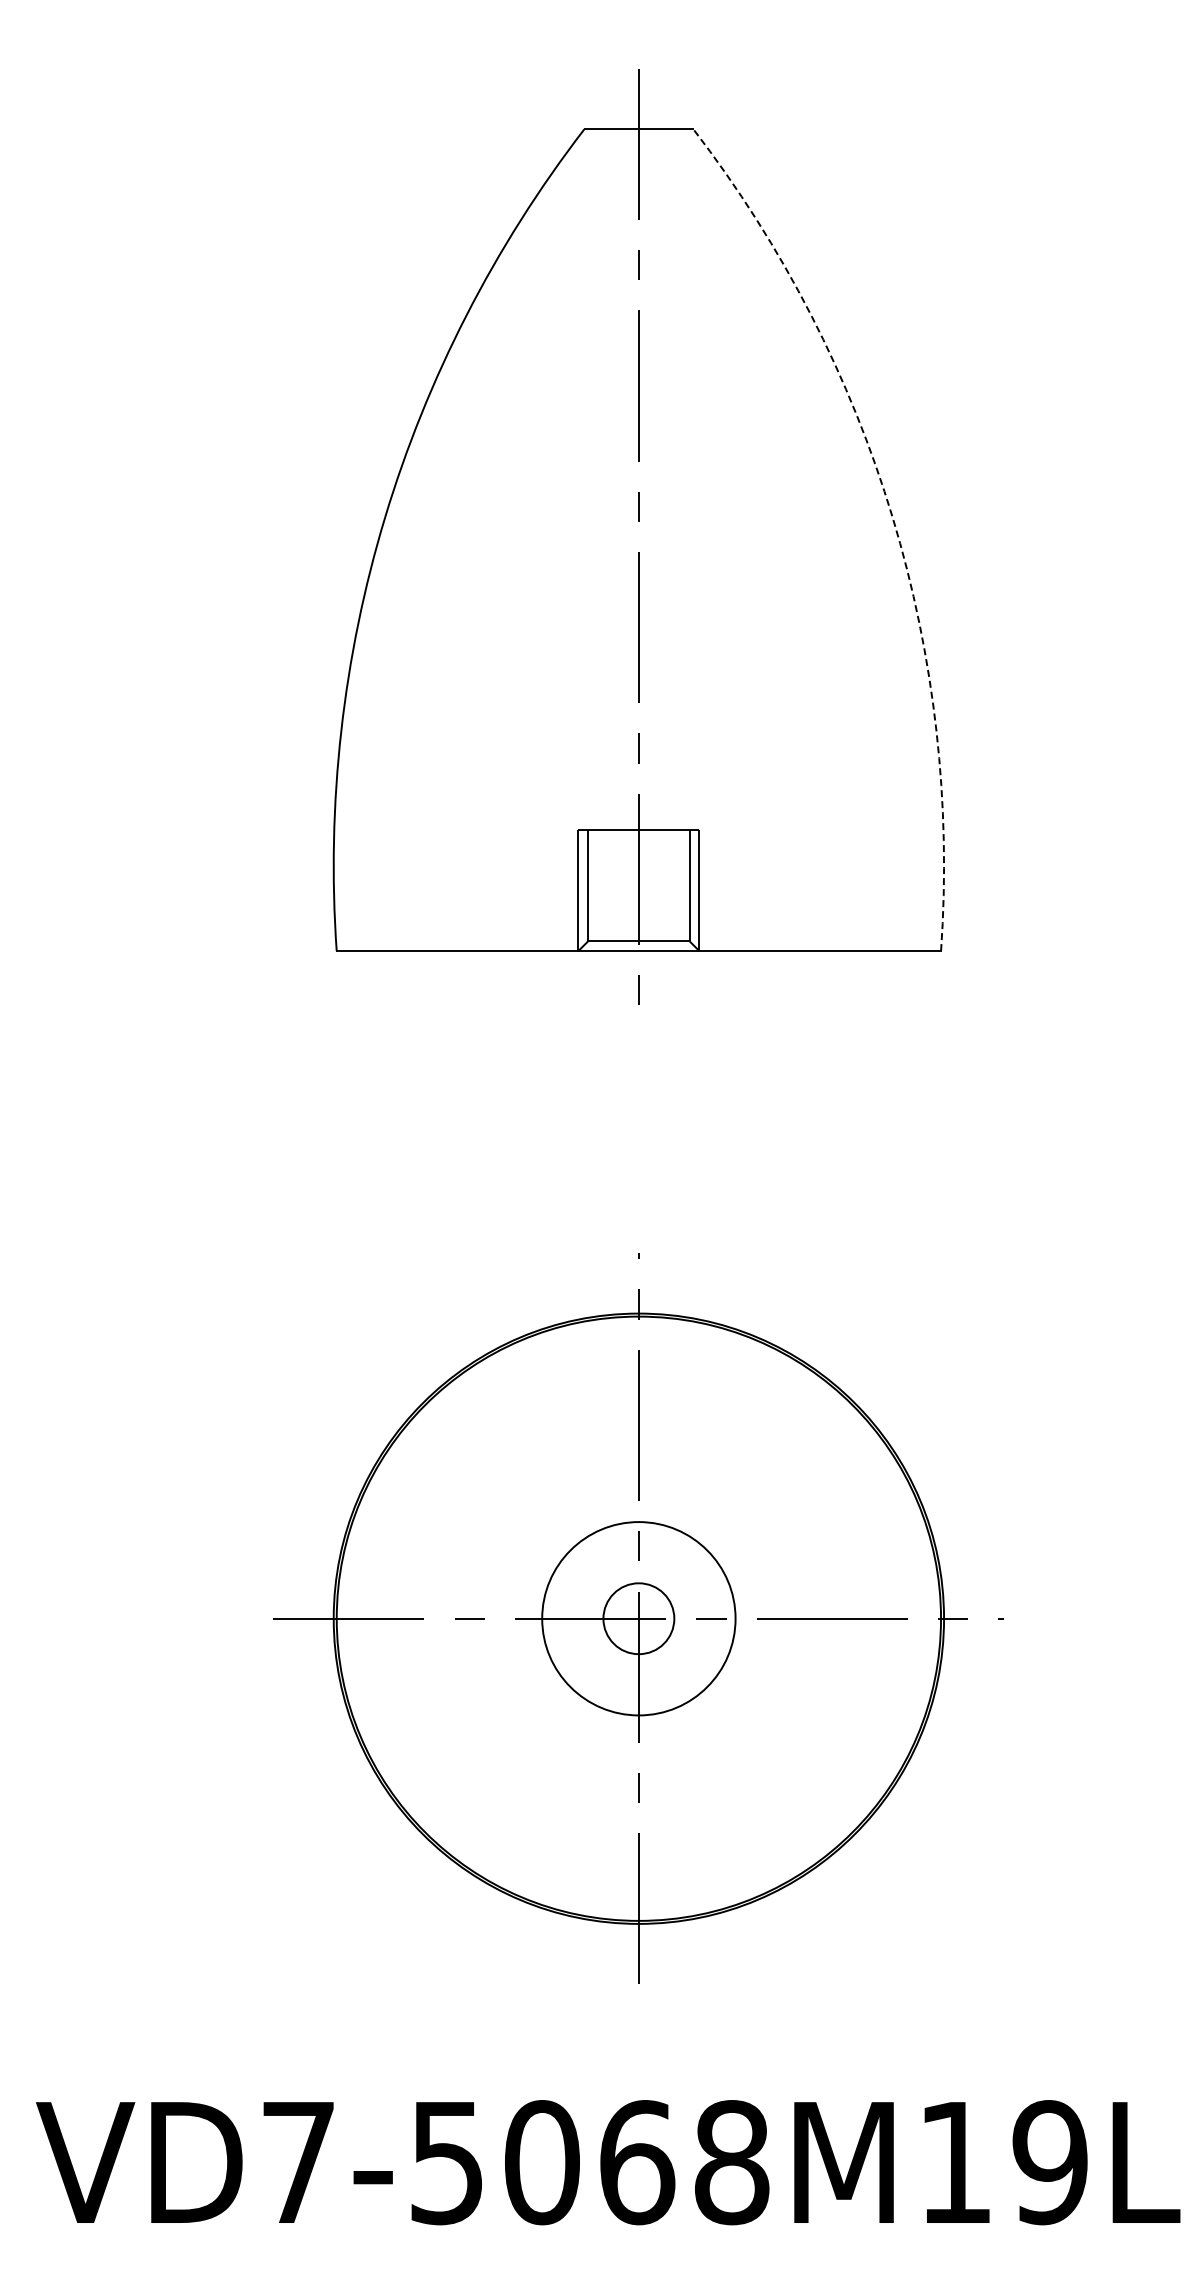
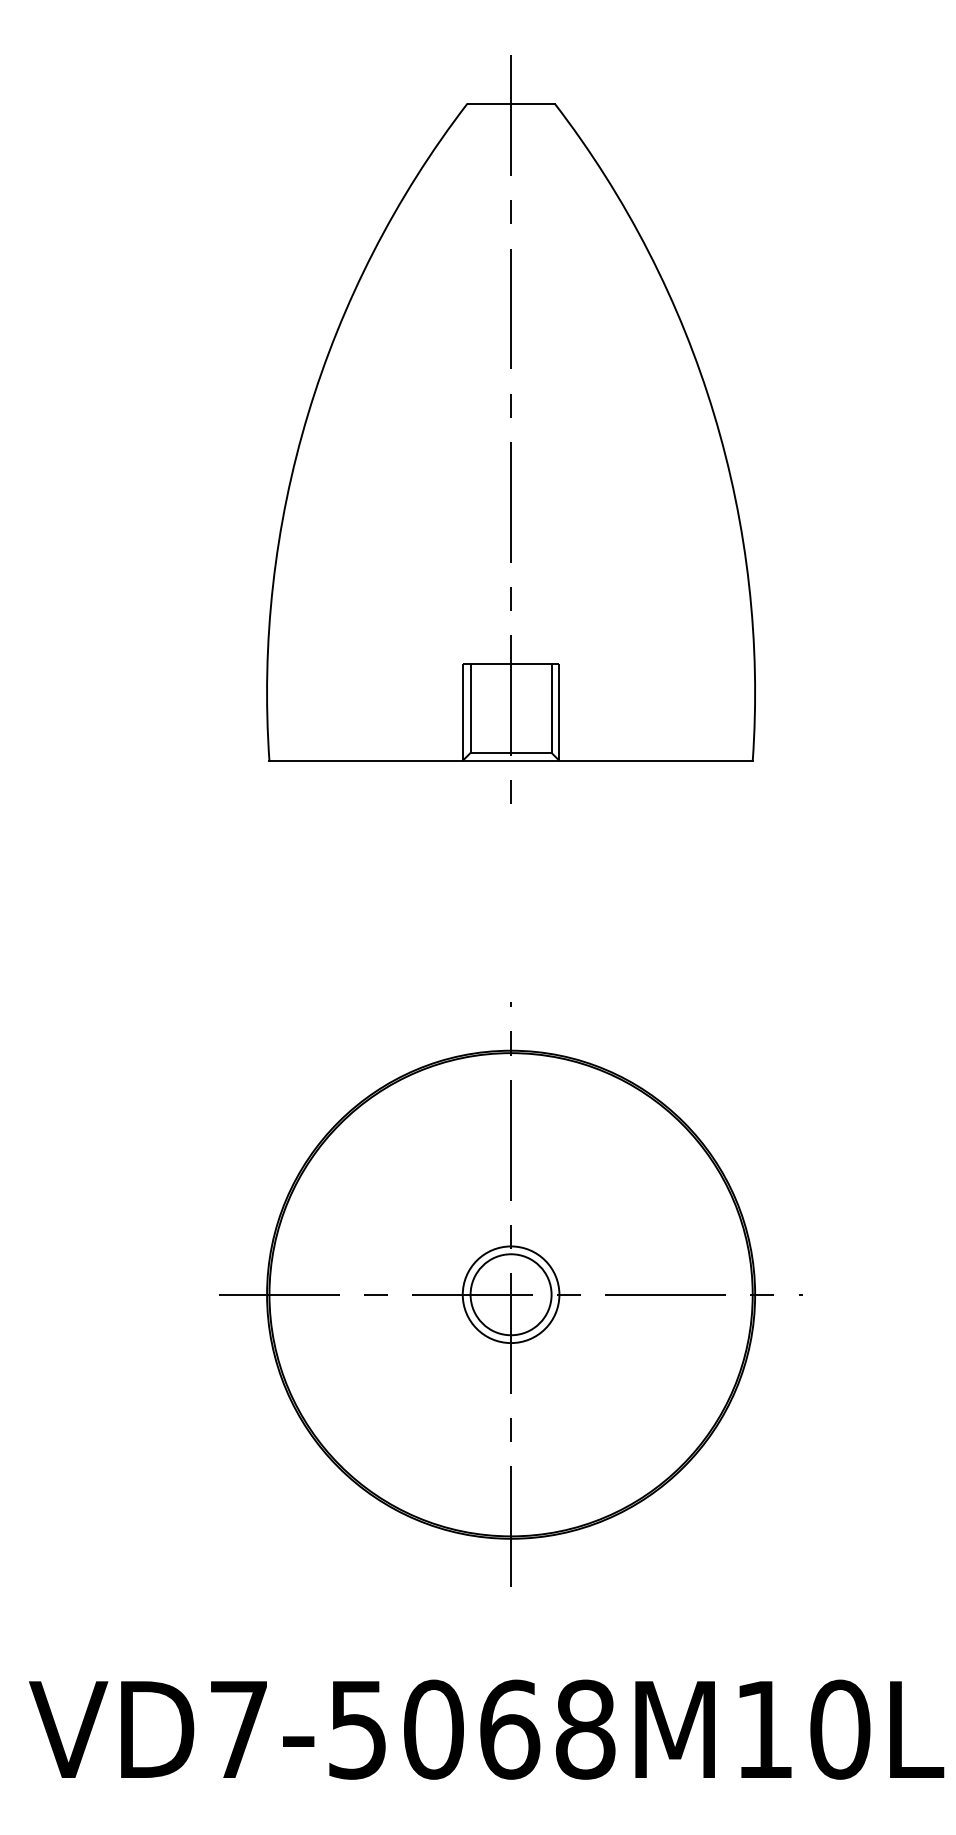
arc: (892, 517) -> (713, 414), dashed -> solid
circle: (638, 1618) -> (510, 1294), size x0.62
circle: (638, 1618) -> (510, 1294), size x1.43
text: (1050, 2162) -> (840, 1729), VD7-5068M19L -> VD7-5068M10L

